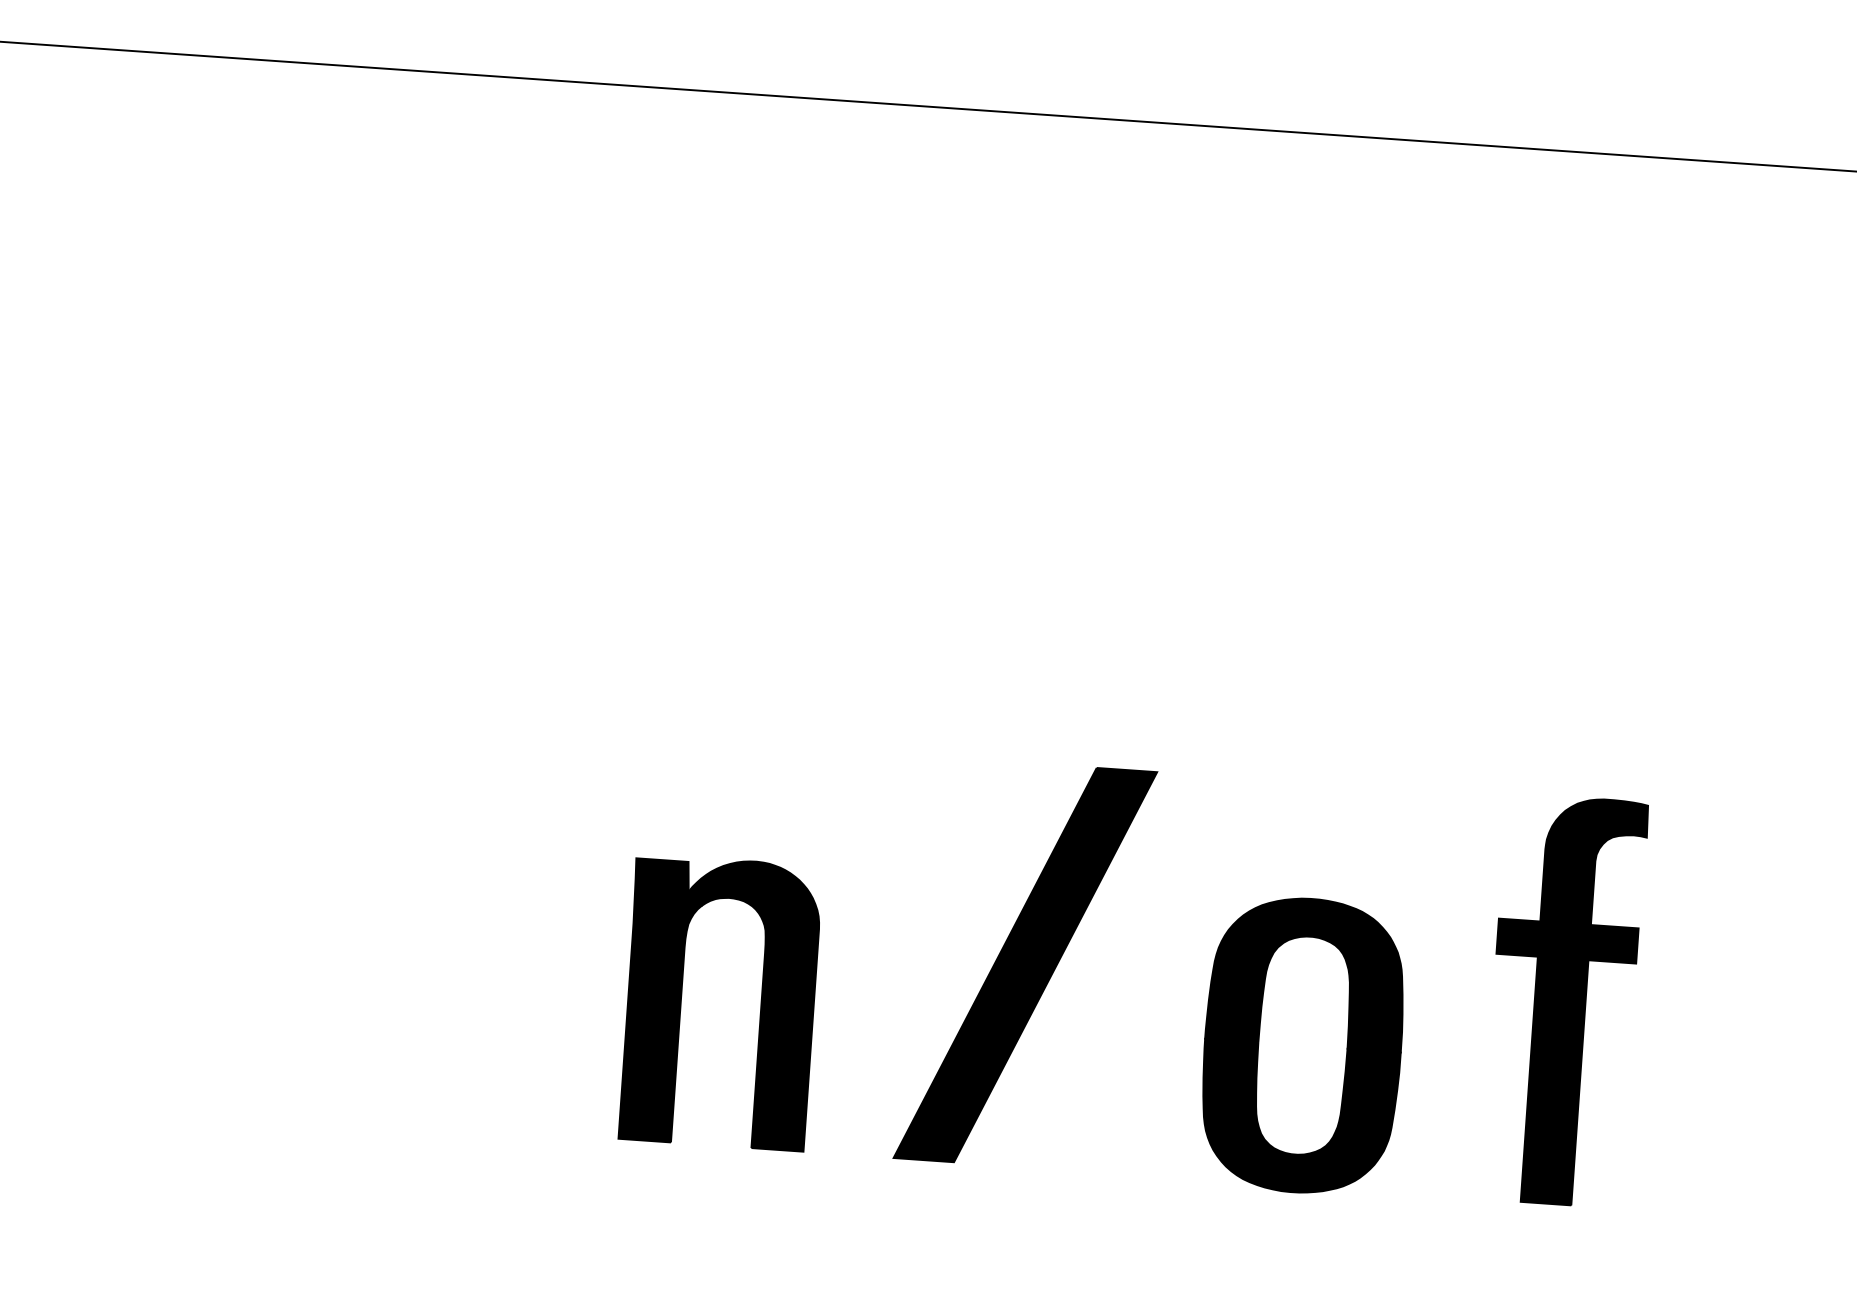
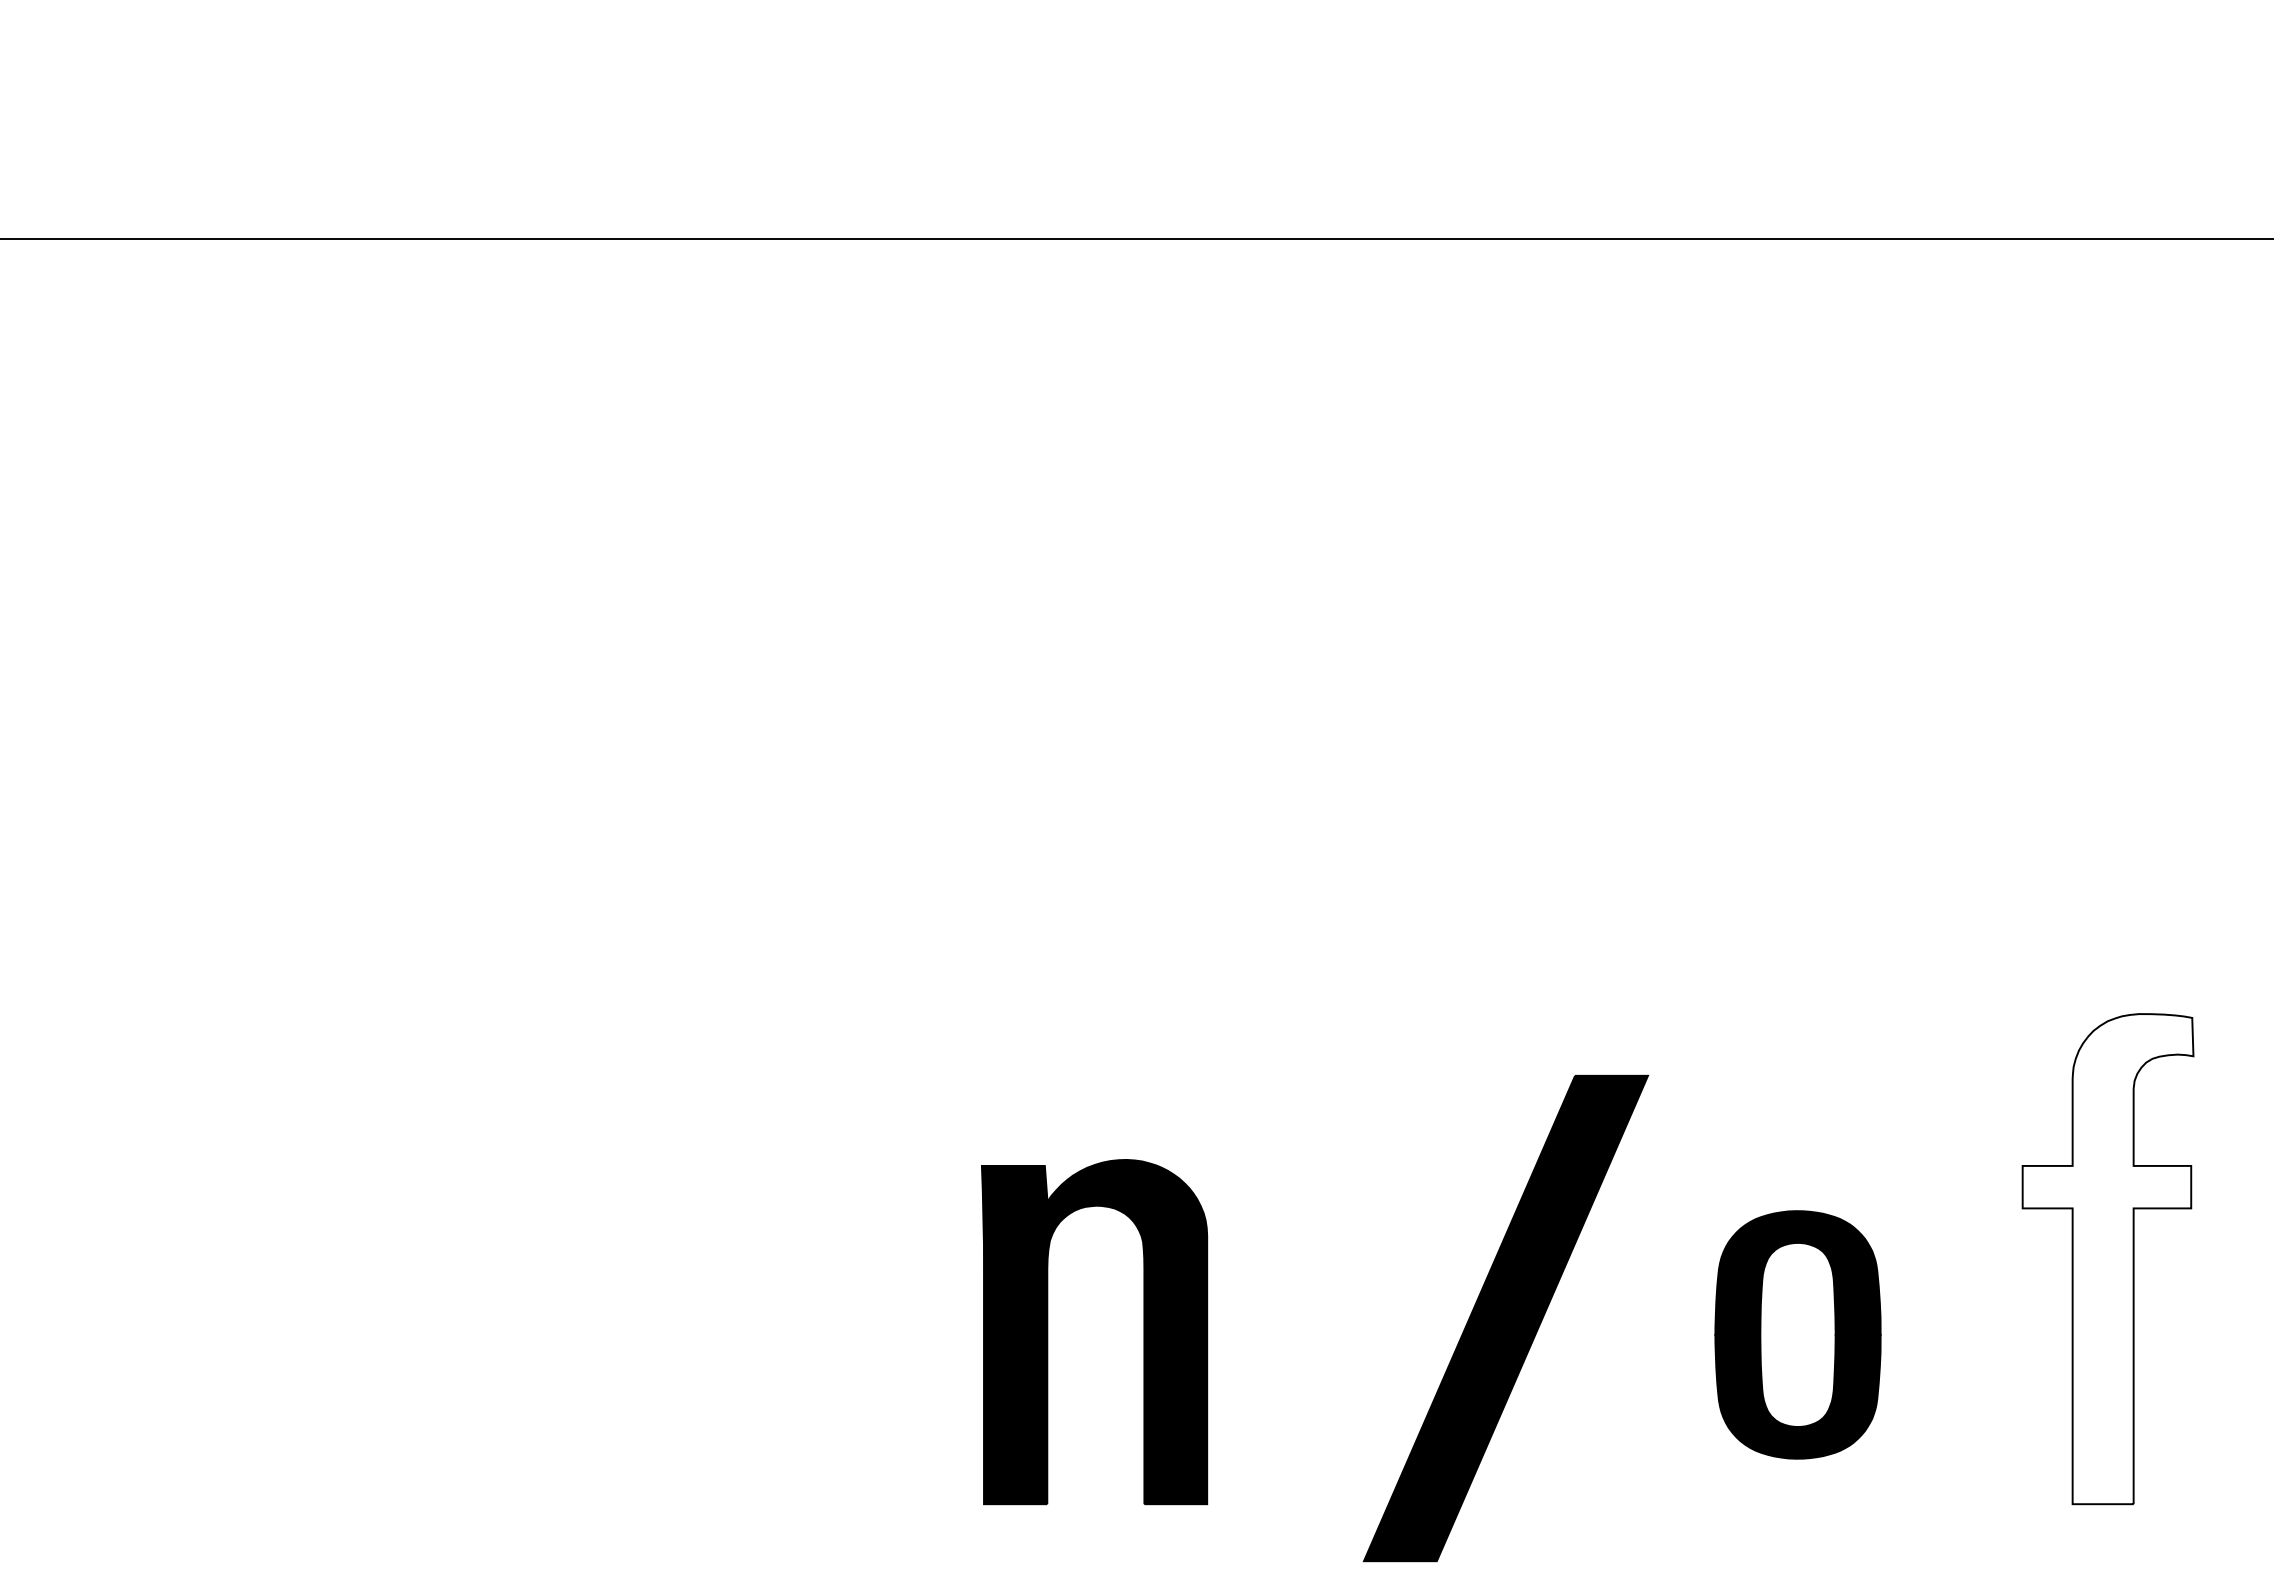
part: (1024, 965) -> (1505, 1318), moved
fill: (1563, 1001) -> (2107, 1259), removed
part: (1302, 1045) -> (1797, 1334), size x0.7

